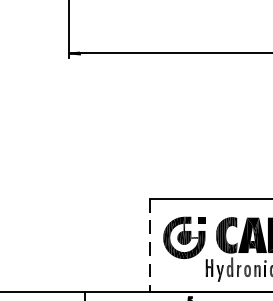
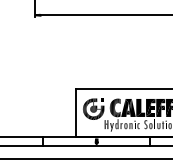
line: (148, 246) -> (75, 113), dashed -> solid

